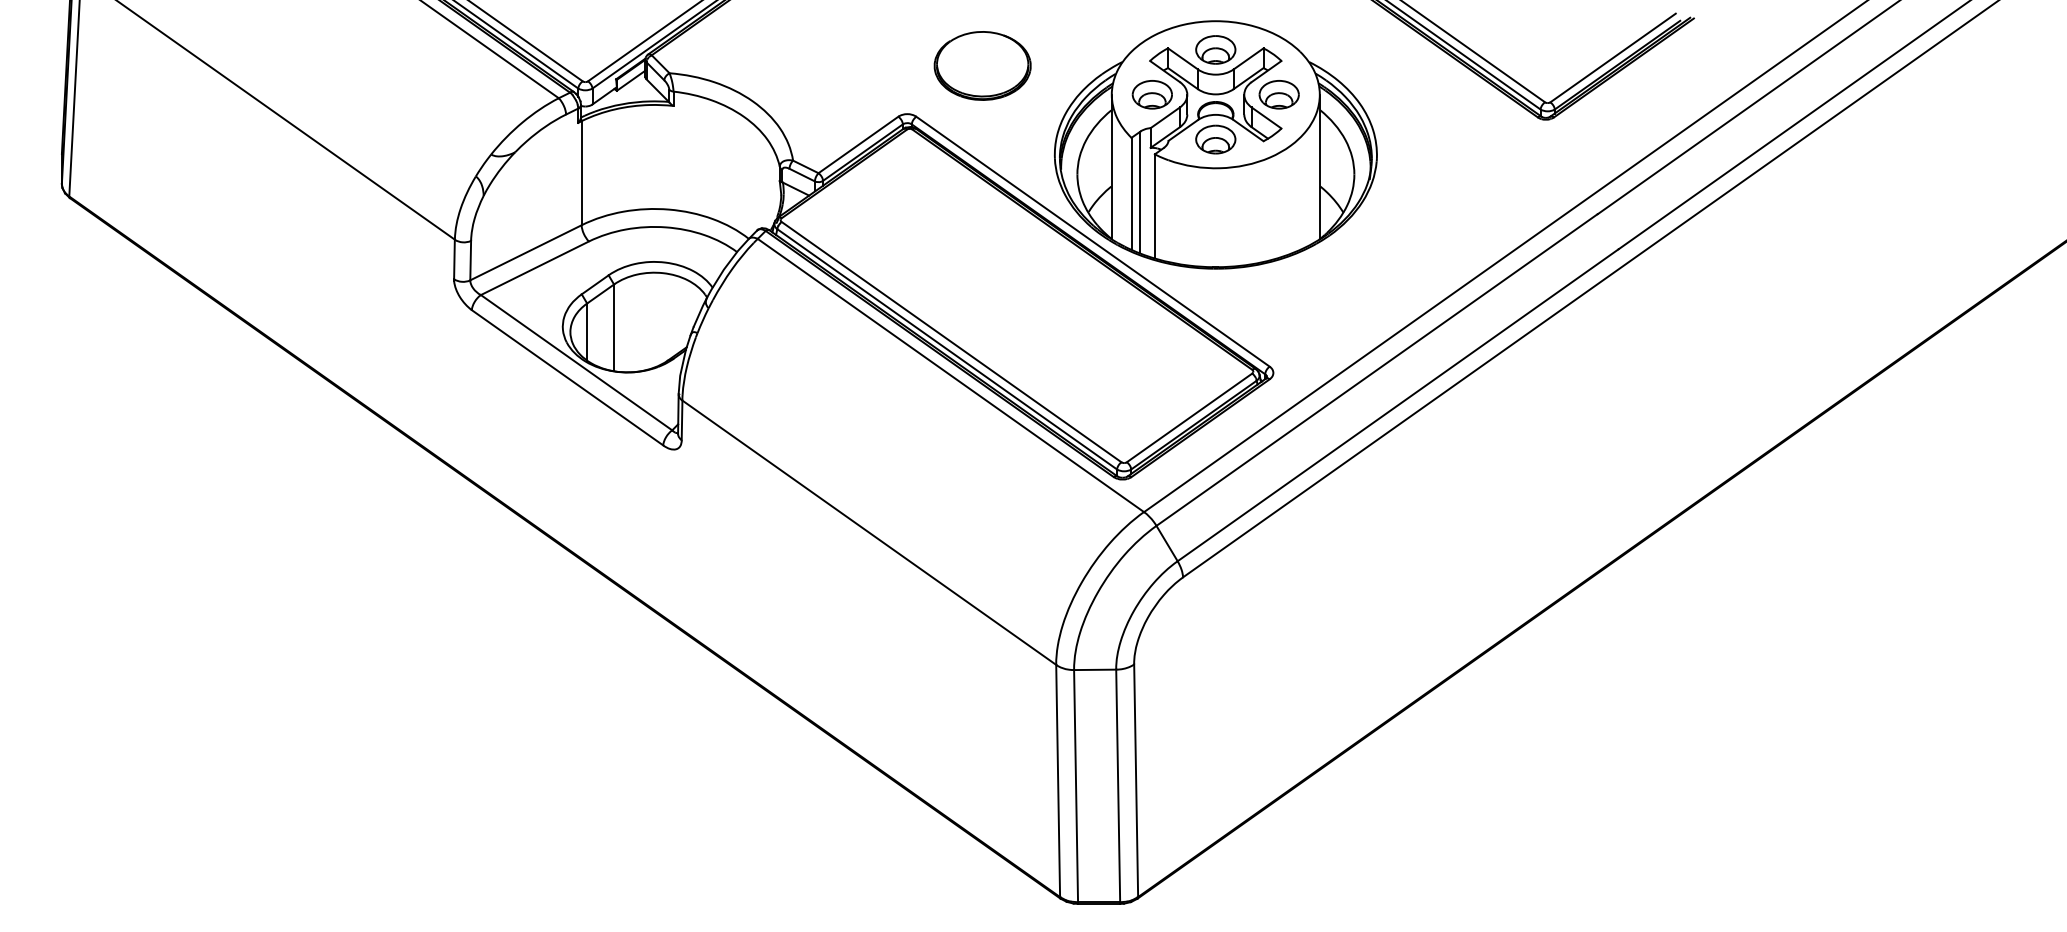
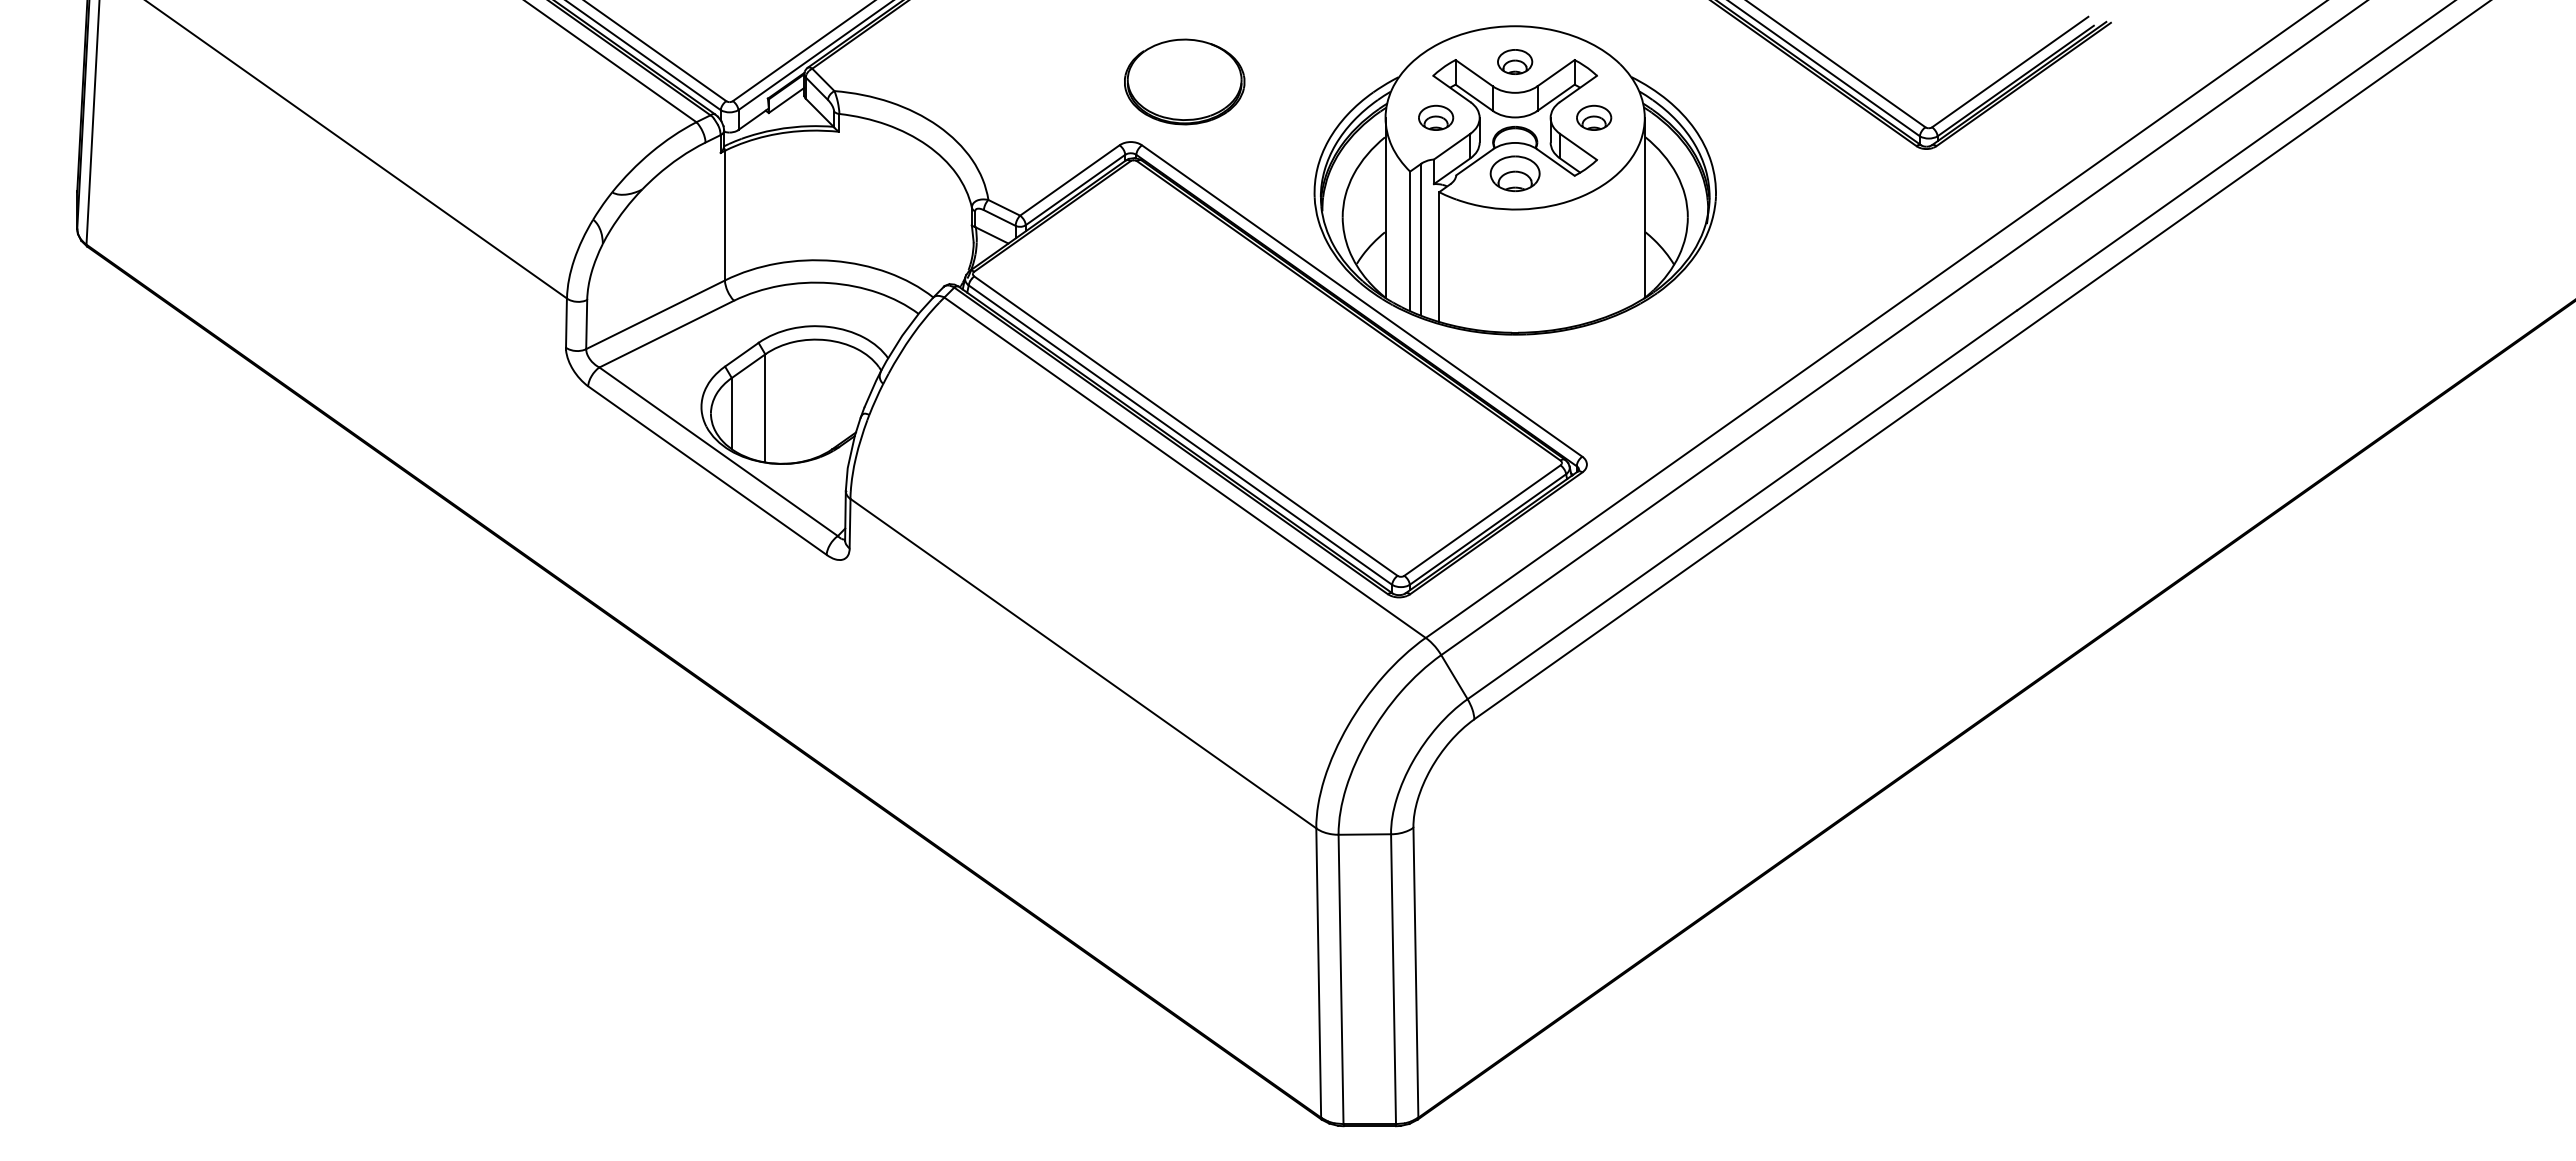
part: (1215, 49) -> (1514, 61), size x0.7
part: (982, 65) -> (1184, 81), moved
part: (1151, 94) -> (1435, 117), size x0.7
part: (1278, 94) -> (1593, 117), size x0.7

